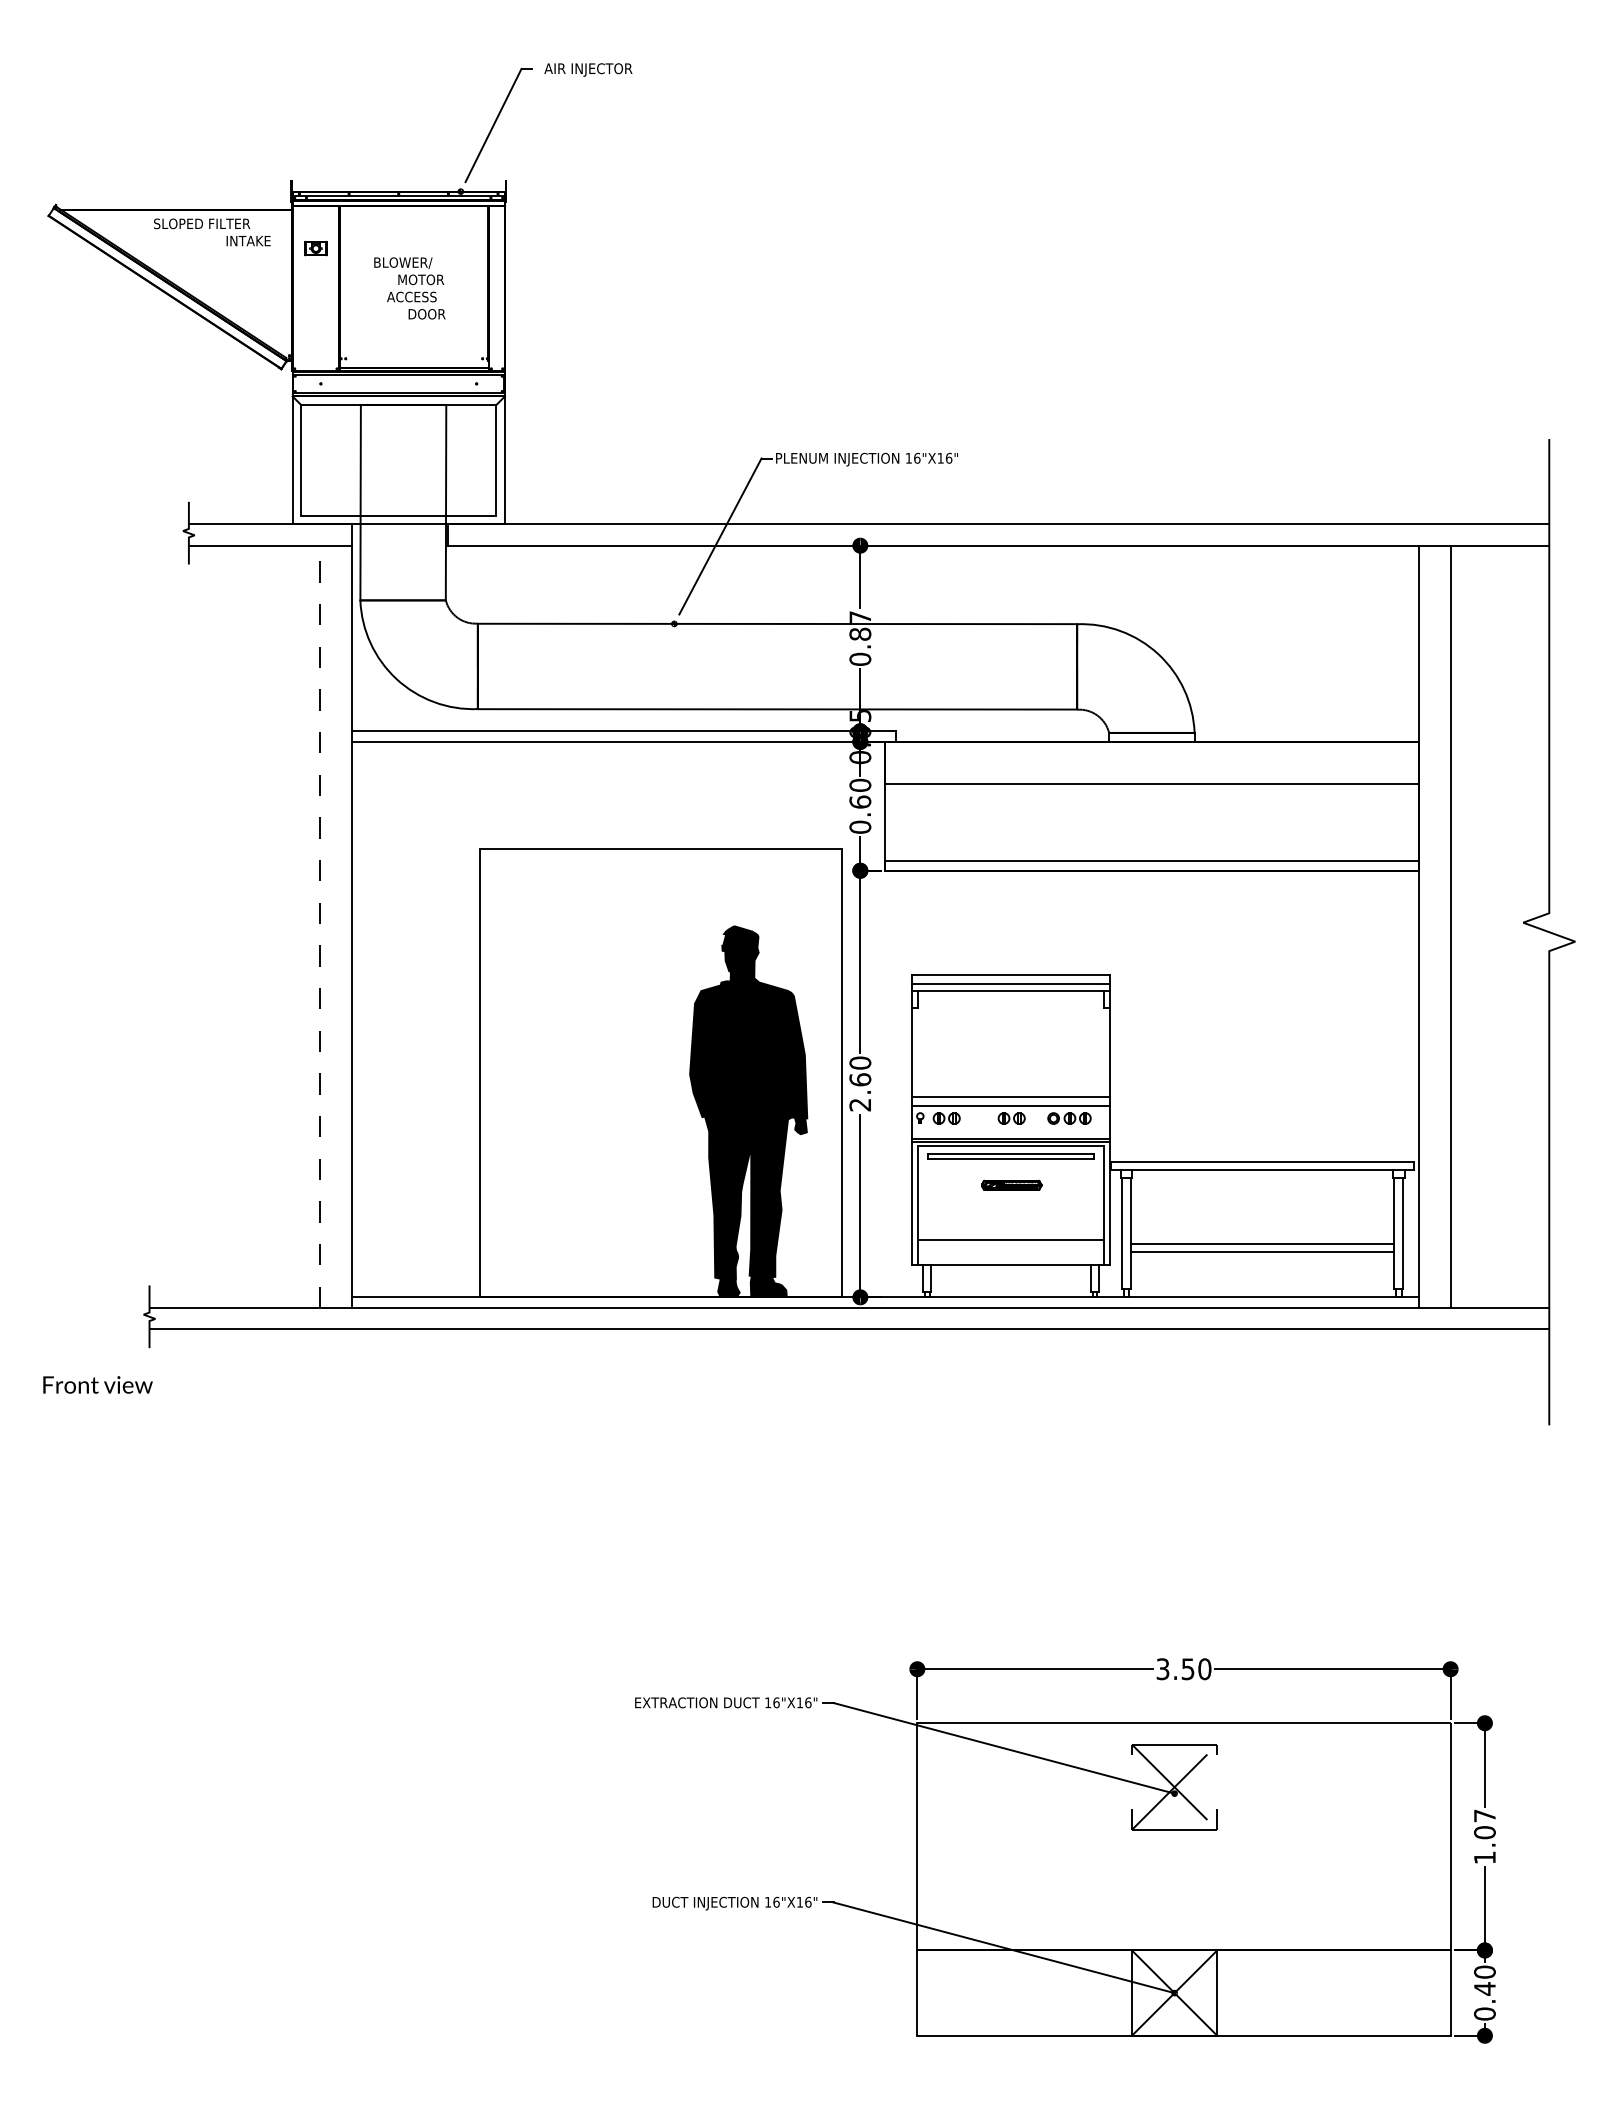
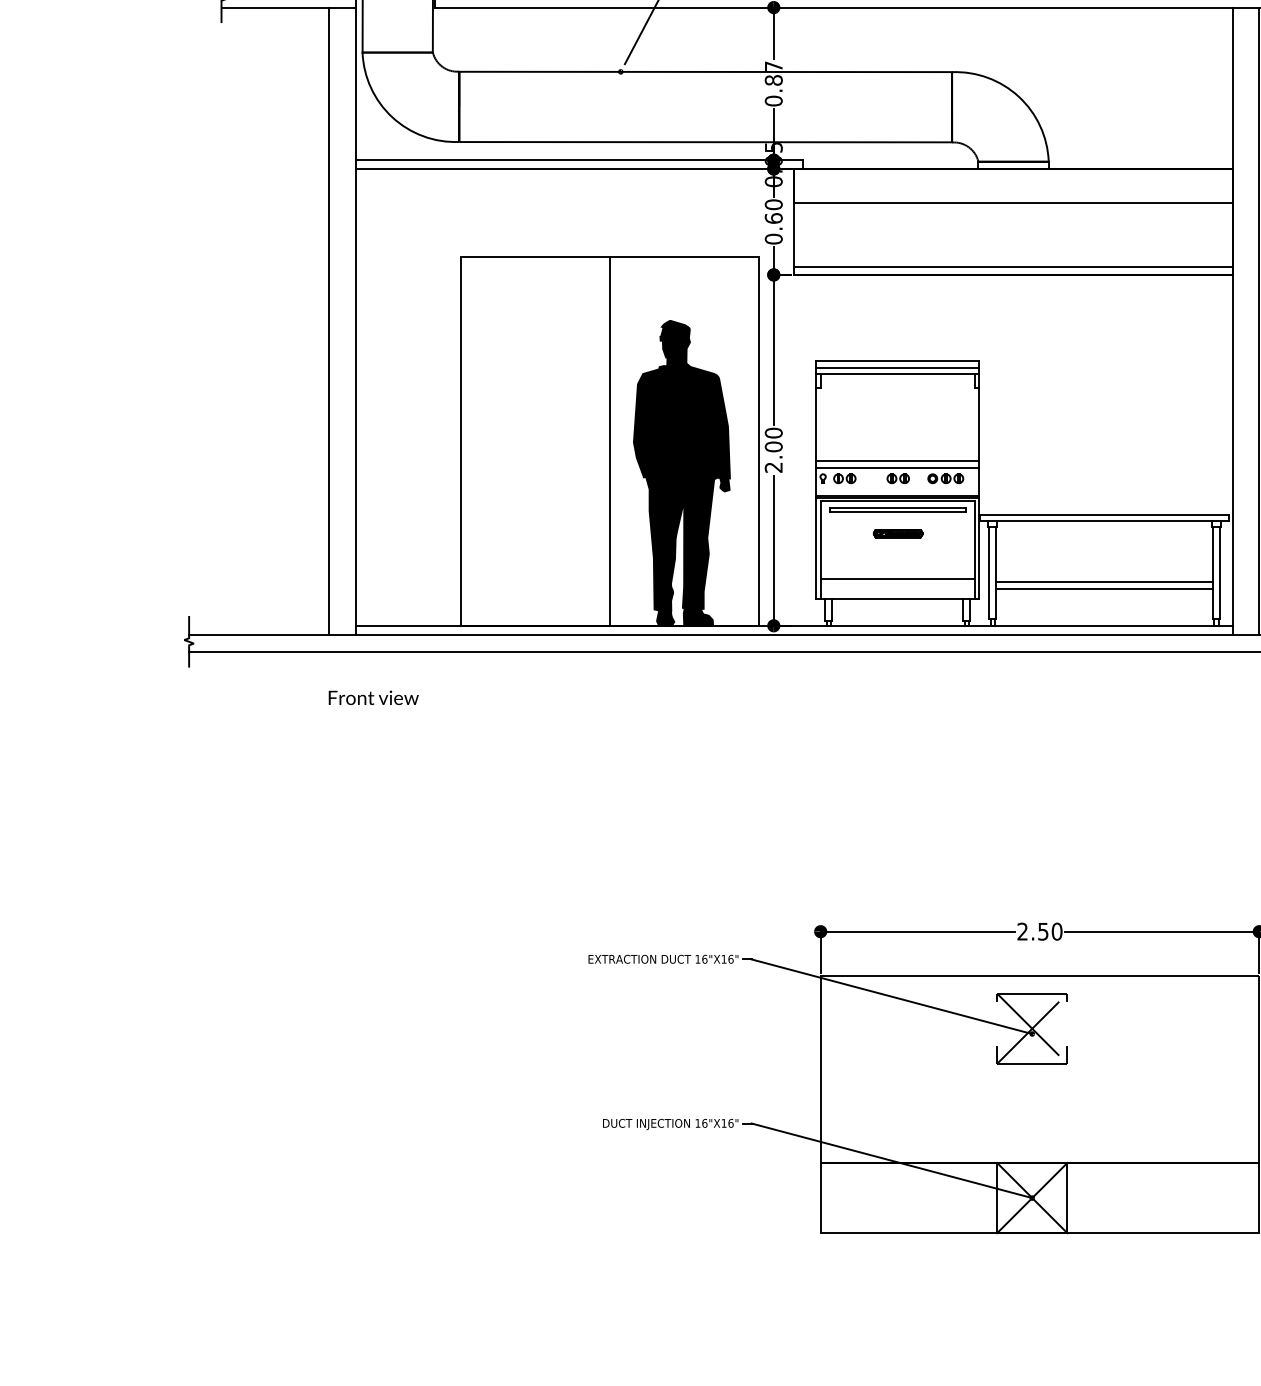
line: (320, 926) -> (329, 320), dashed -> solid
line: (661, 1073) -> (610, 441), added
text: (859, 1079) -> (773, 446), 2.60 -> 2.00
text: (97, 1384) -> (373, 697), moved
text: (1162, 1669) -> (1022, 931), 3.50 -> 2.50

